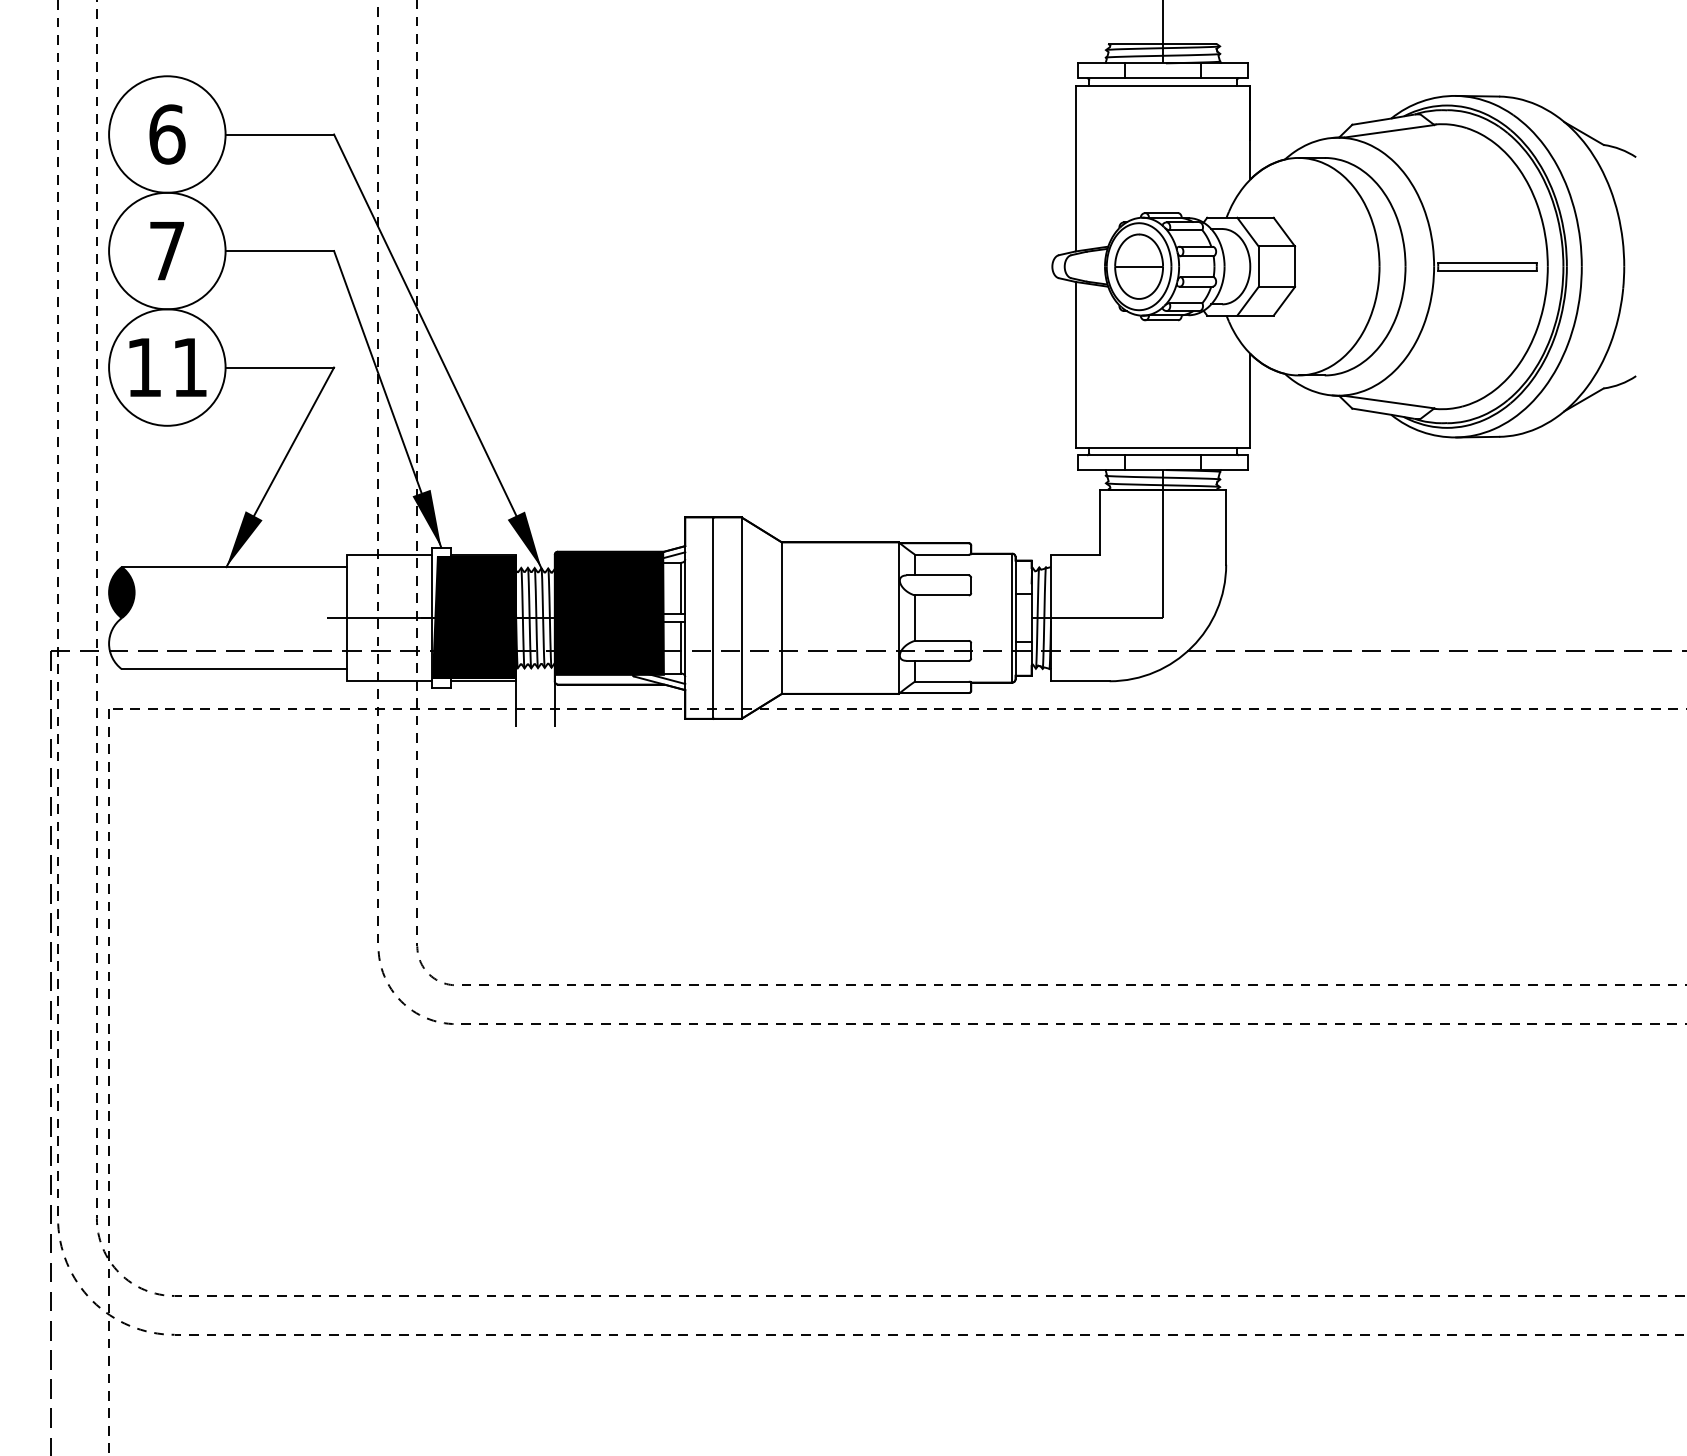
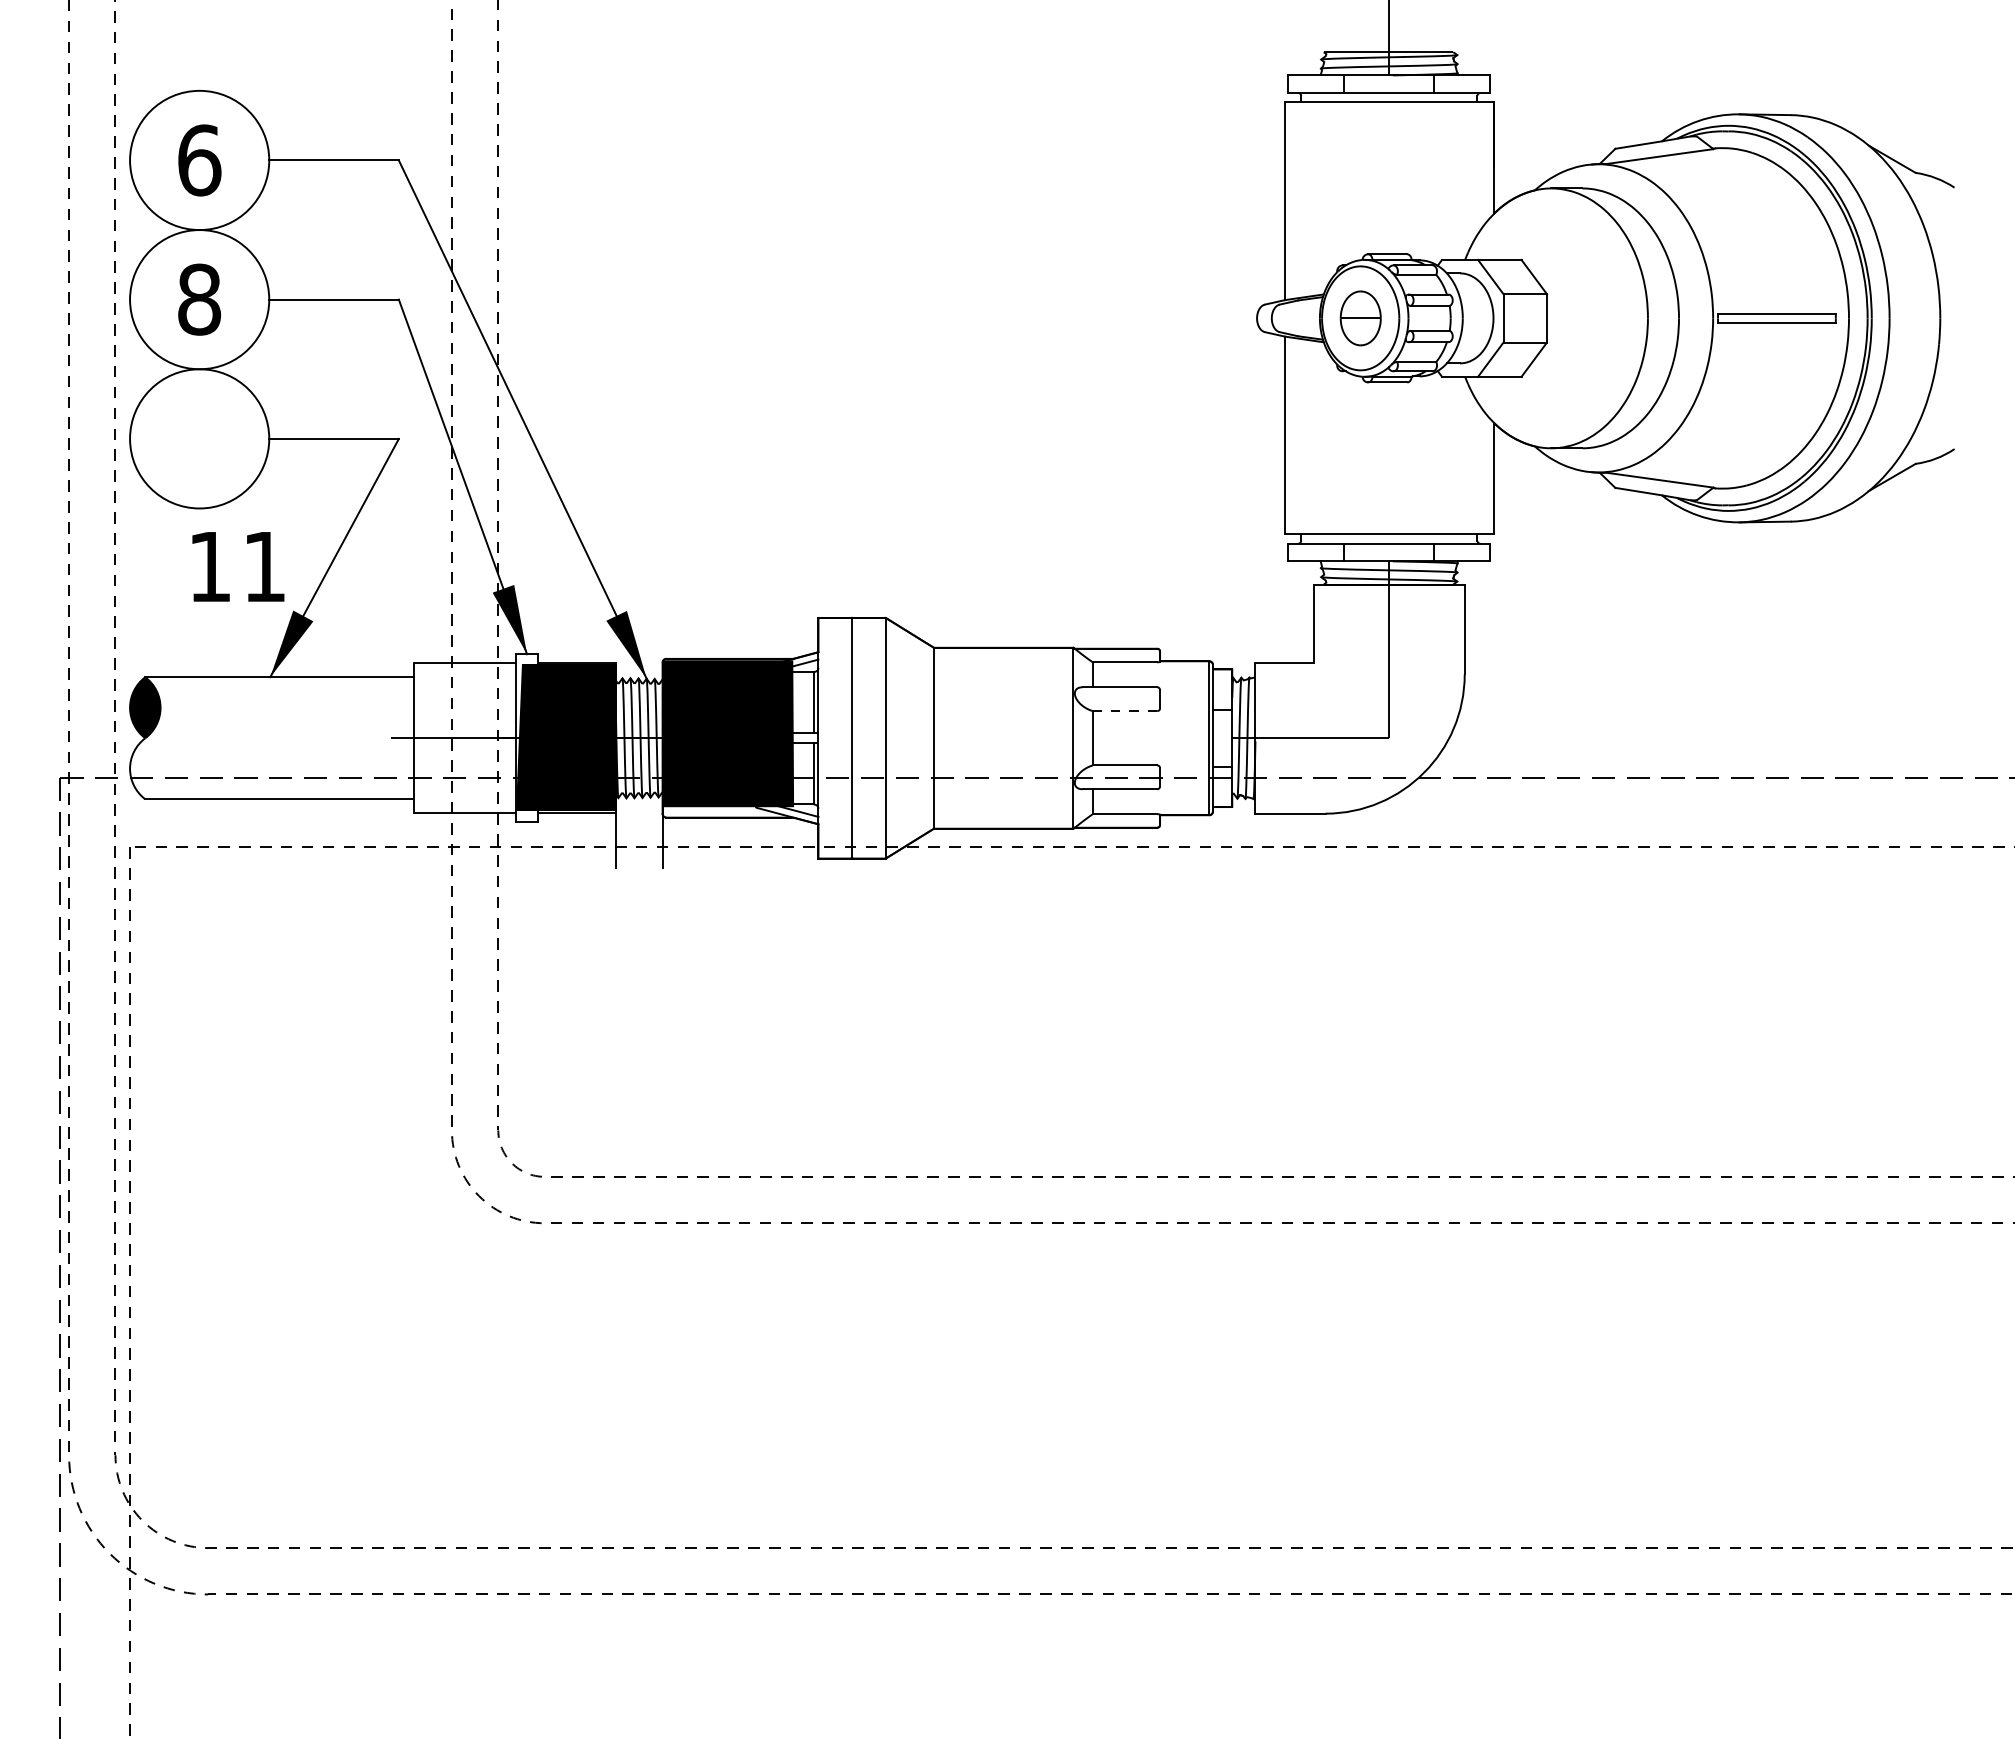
text: (167, 250) -> (199, 299), 7 -> 8
part: (1138, 266) -> (1360, 318), size x0.7
text: (168, 367) -> (238, 566), moved
line: (941, 595) -> (1124, 711), solid -> dashed

